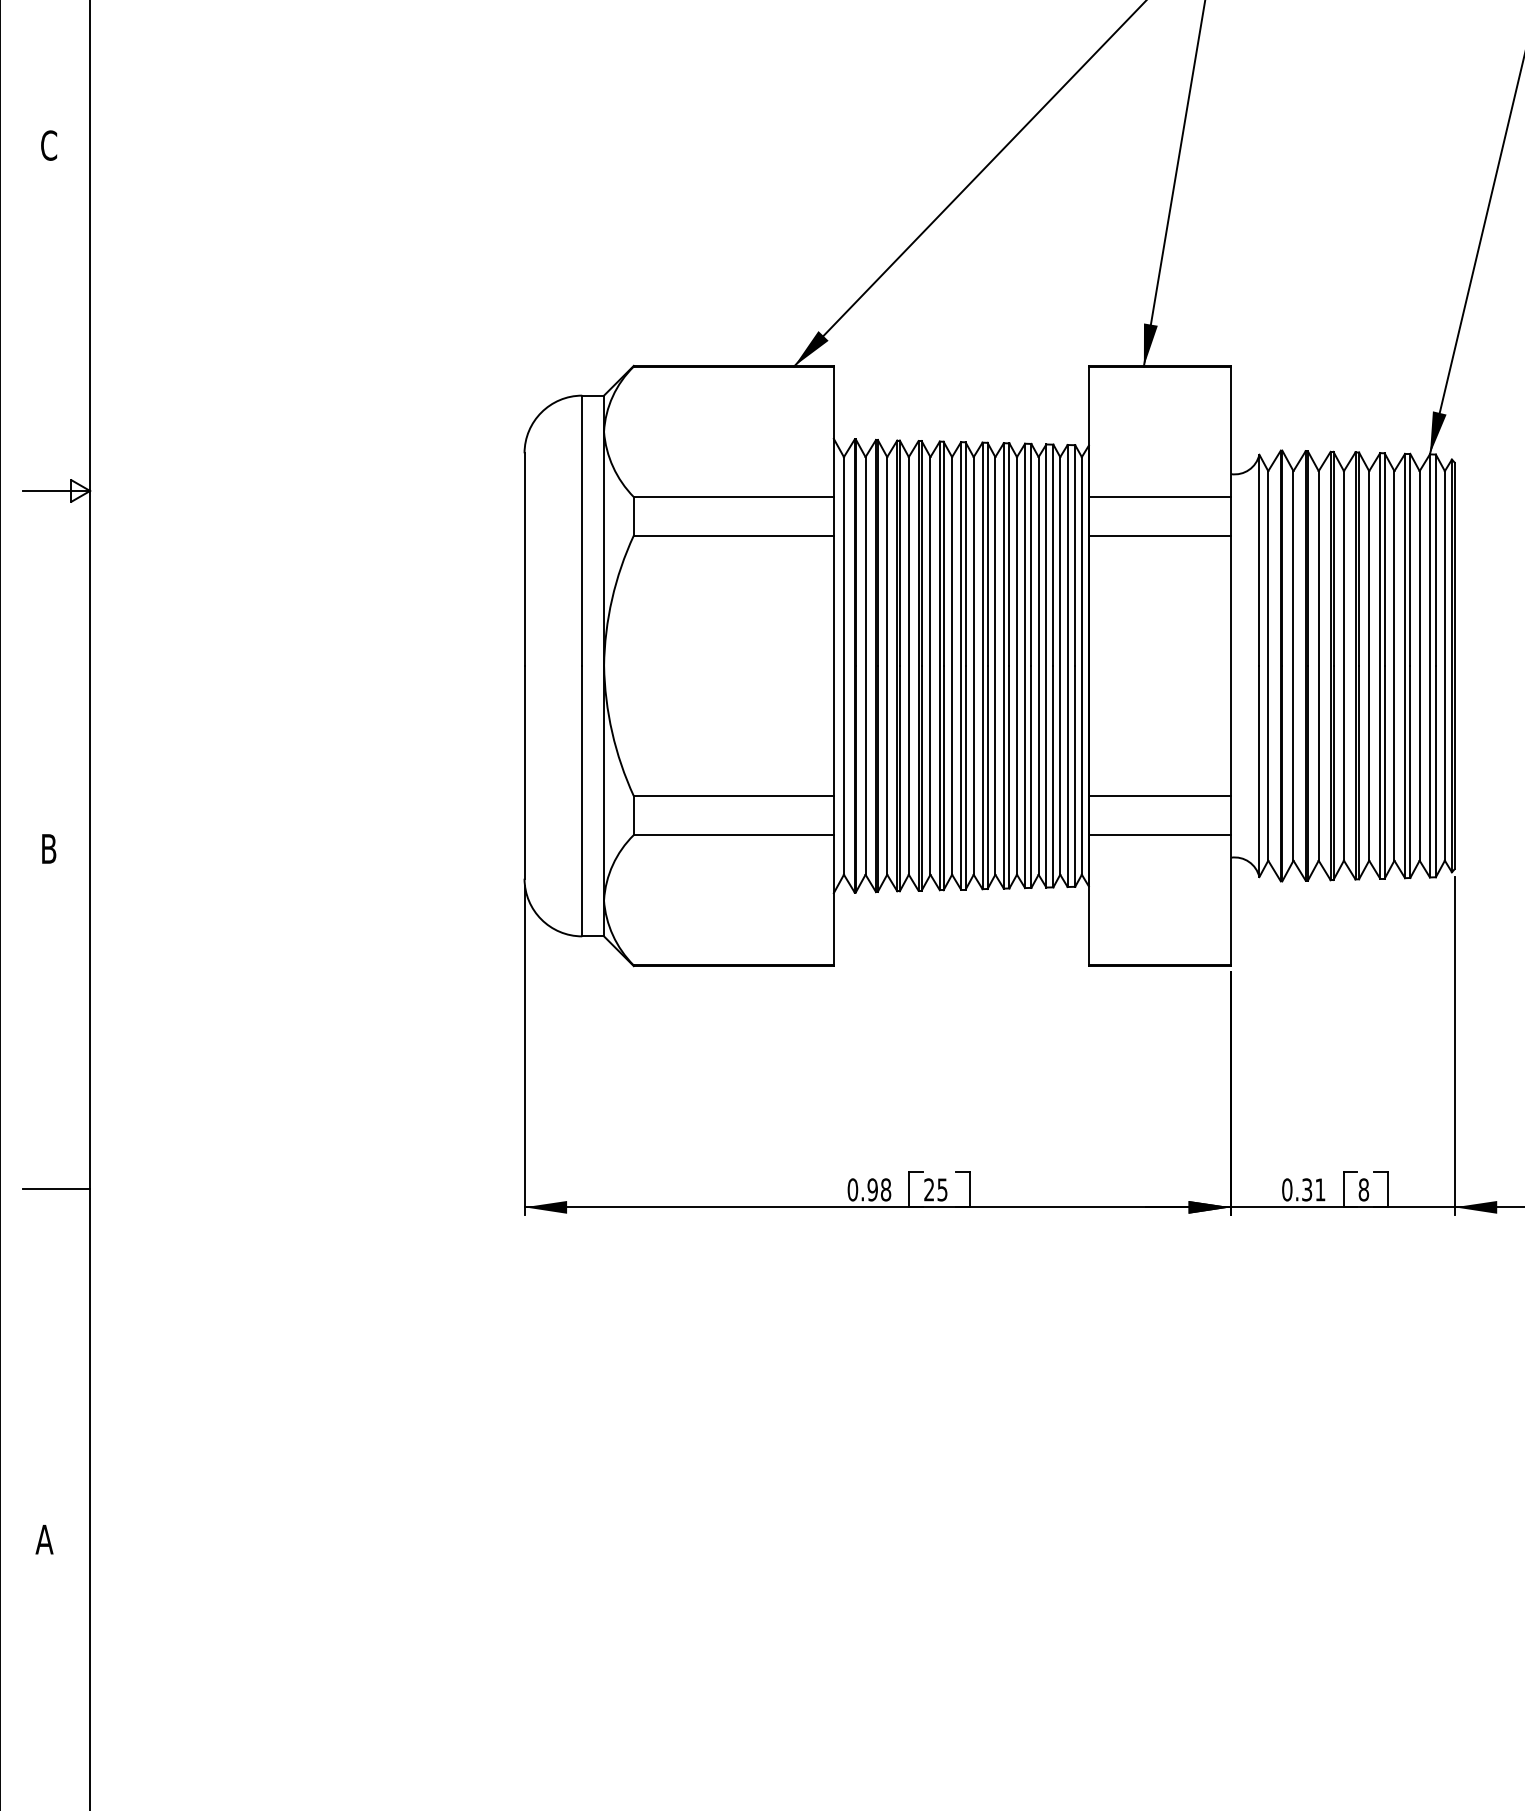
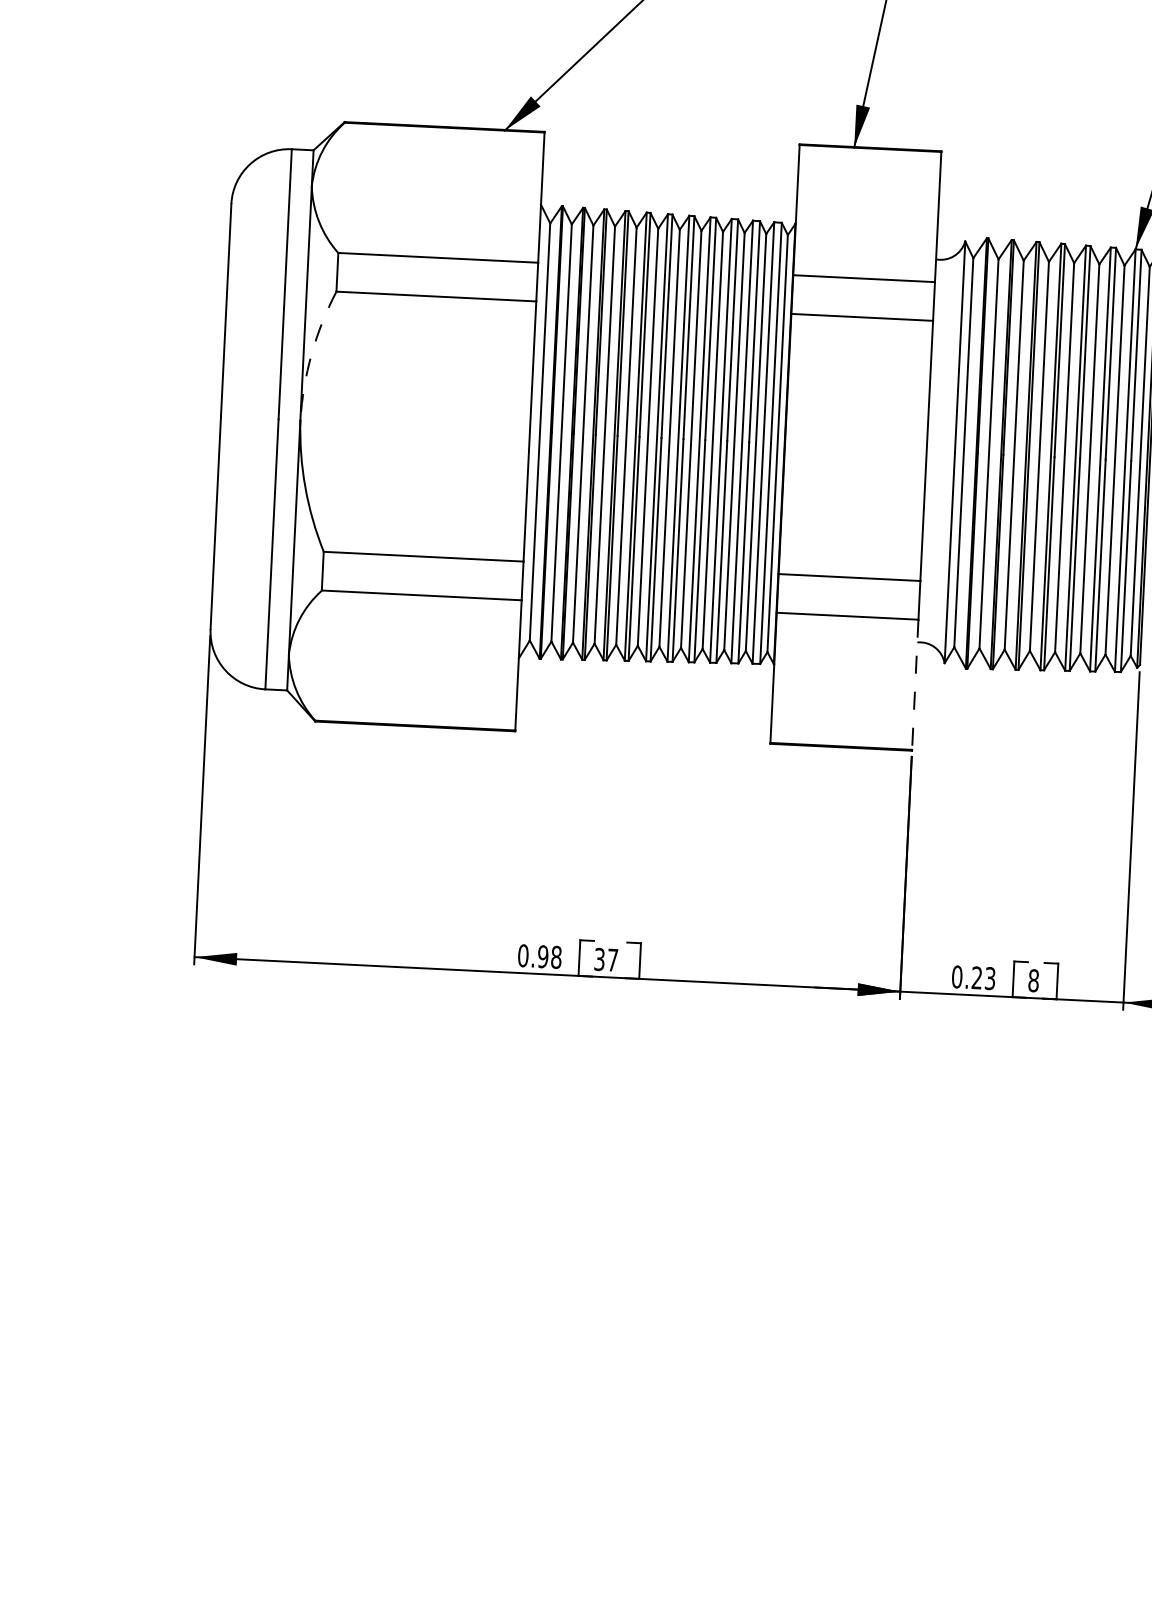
arc: (612, 599) -> (312, 354), solid -> dashed
line: (1231, 900) -> (915, 685), solid -> dashed
text: (935, 1189) -> (605, 959), 25 -> 37
text: (1313, 1189) -> (983, 977), 0.31 -> 0.23

